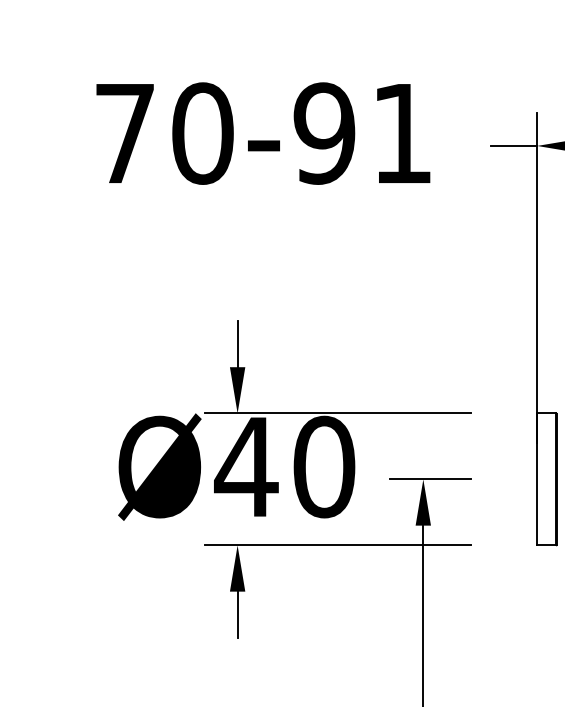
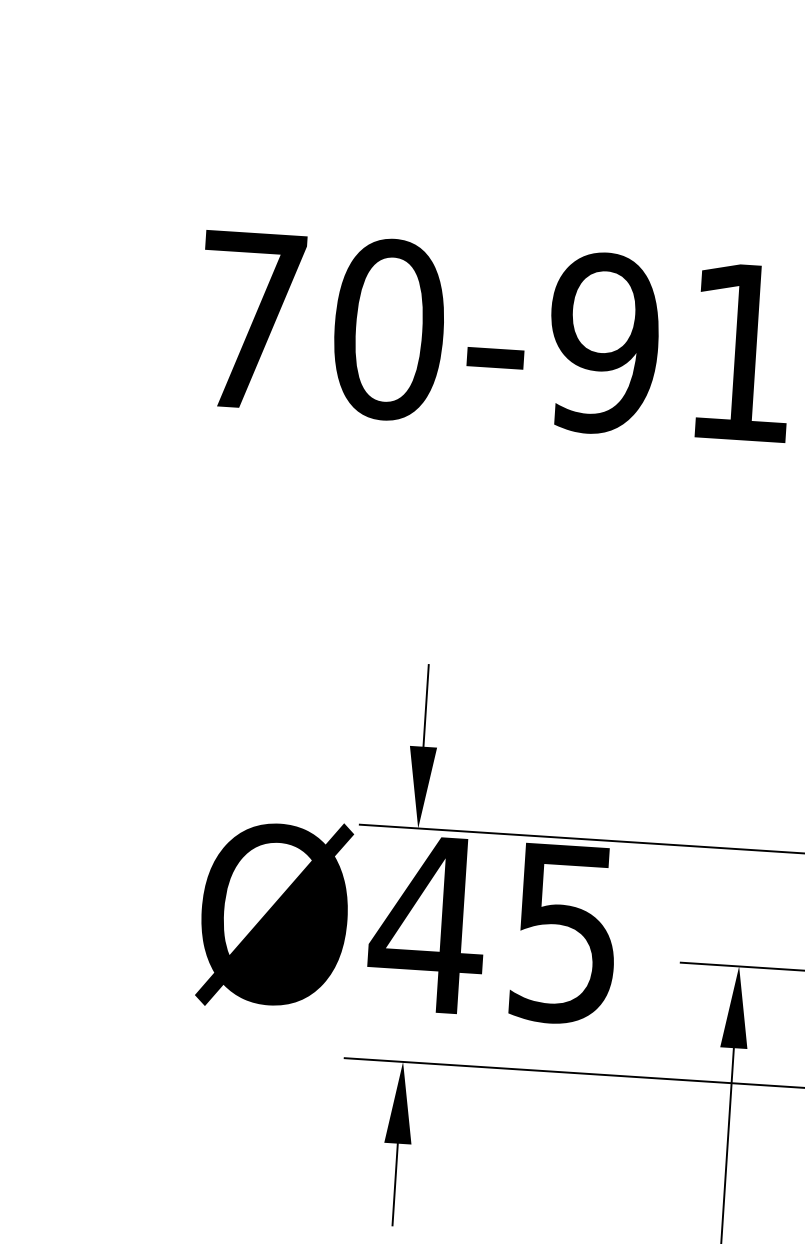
text: (324, 466) -> (565, 932), Ø40 -> Ø45

